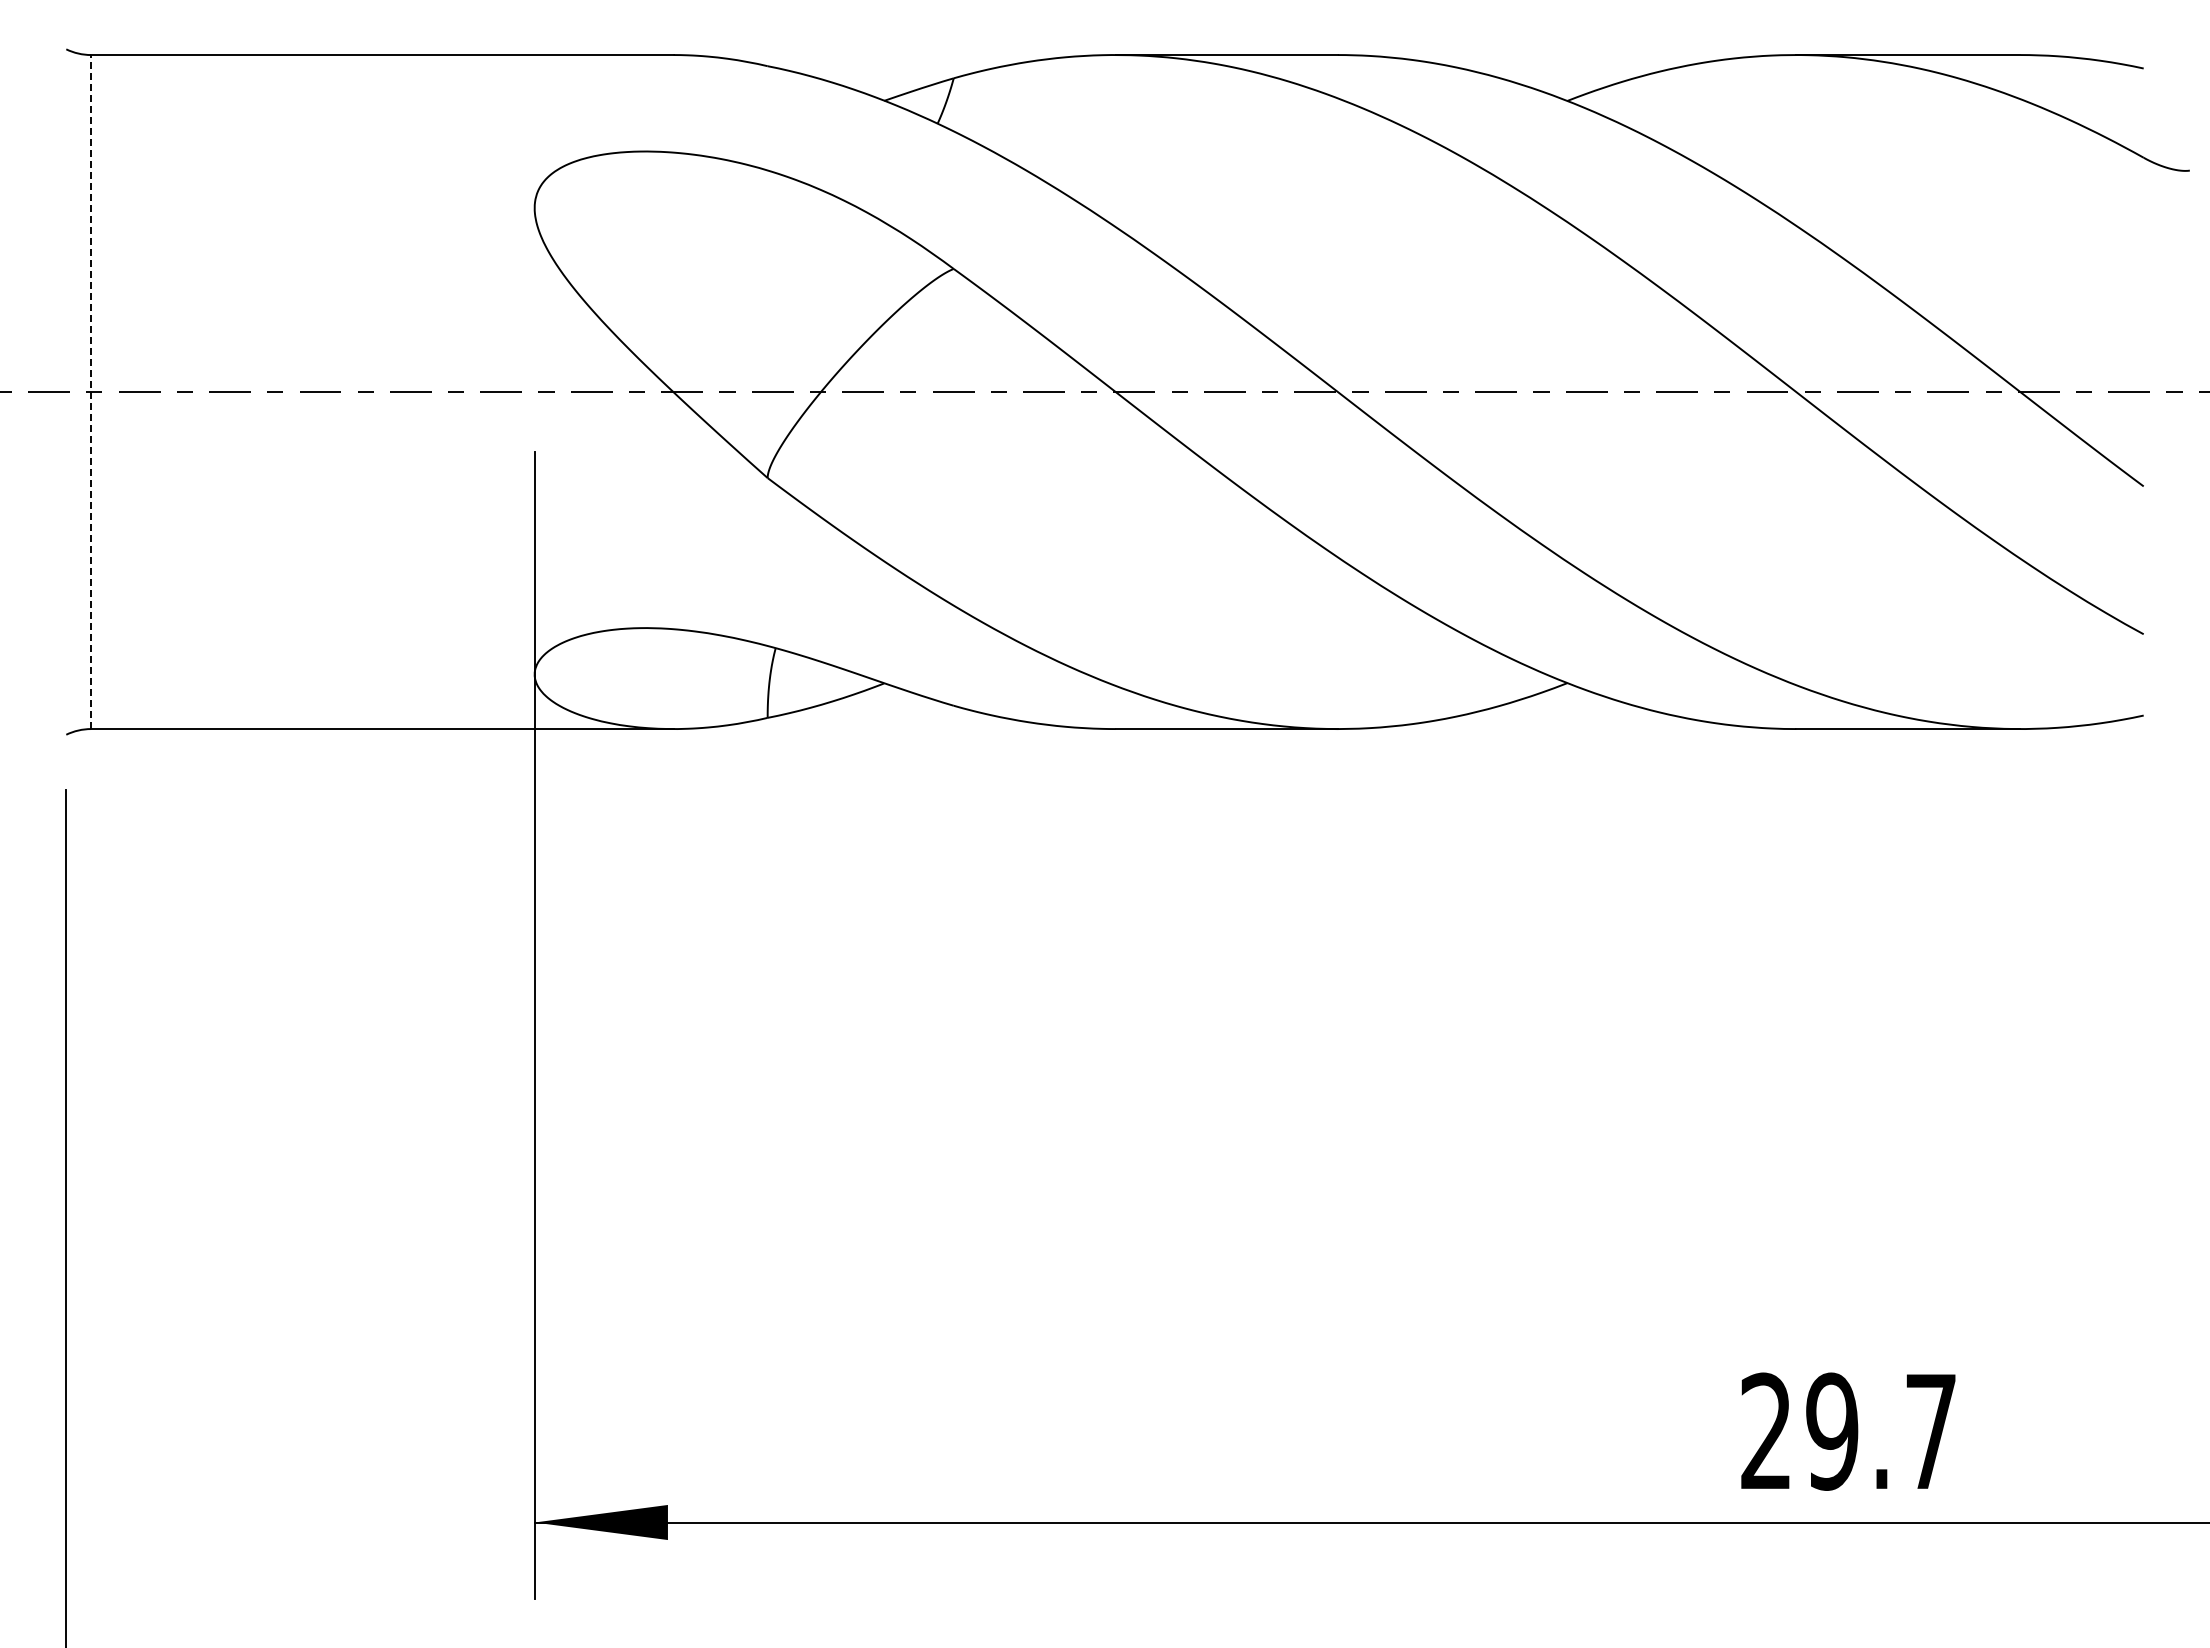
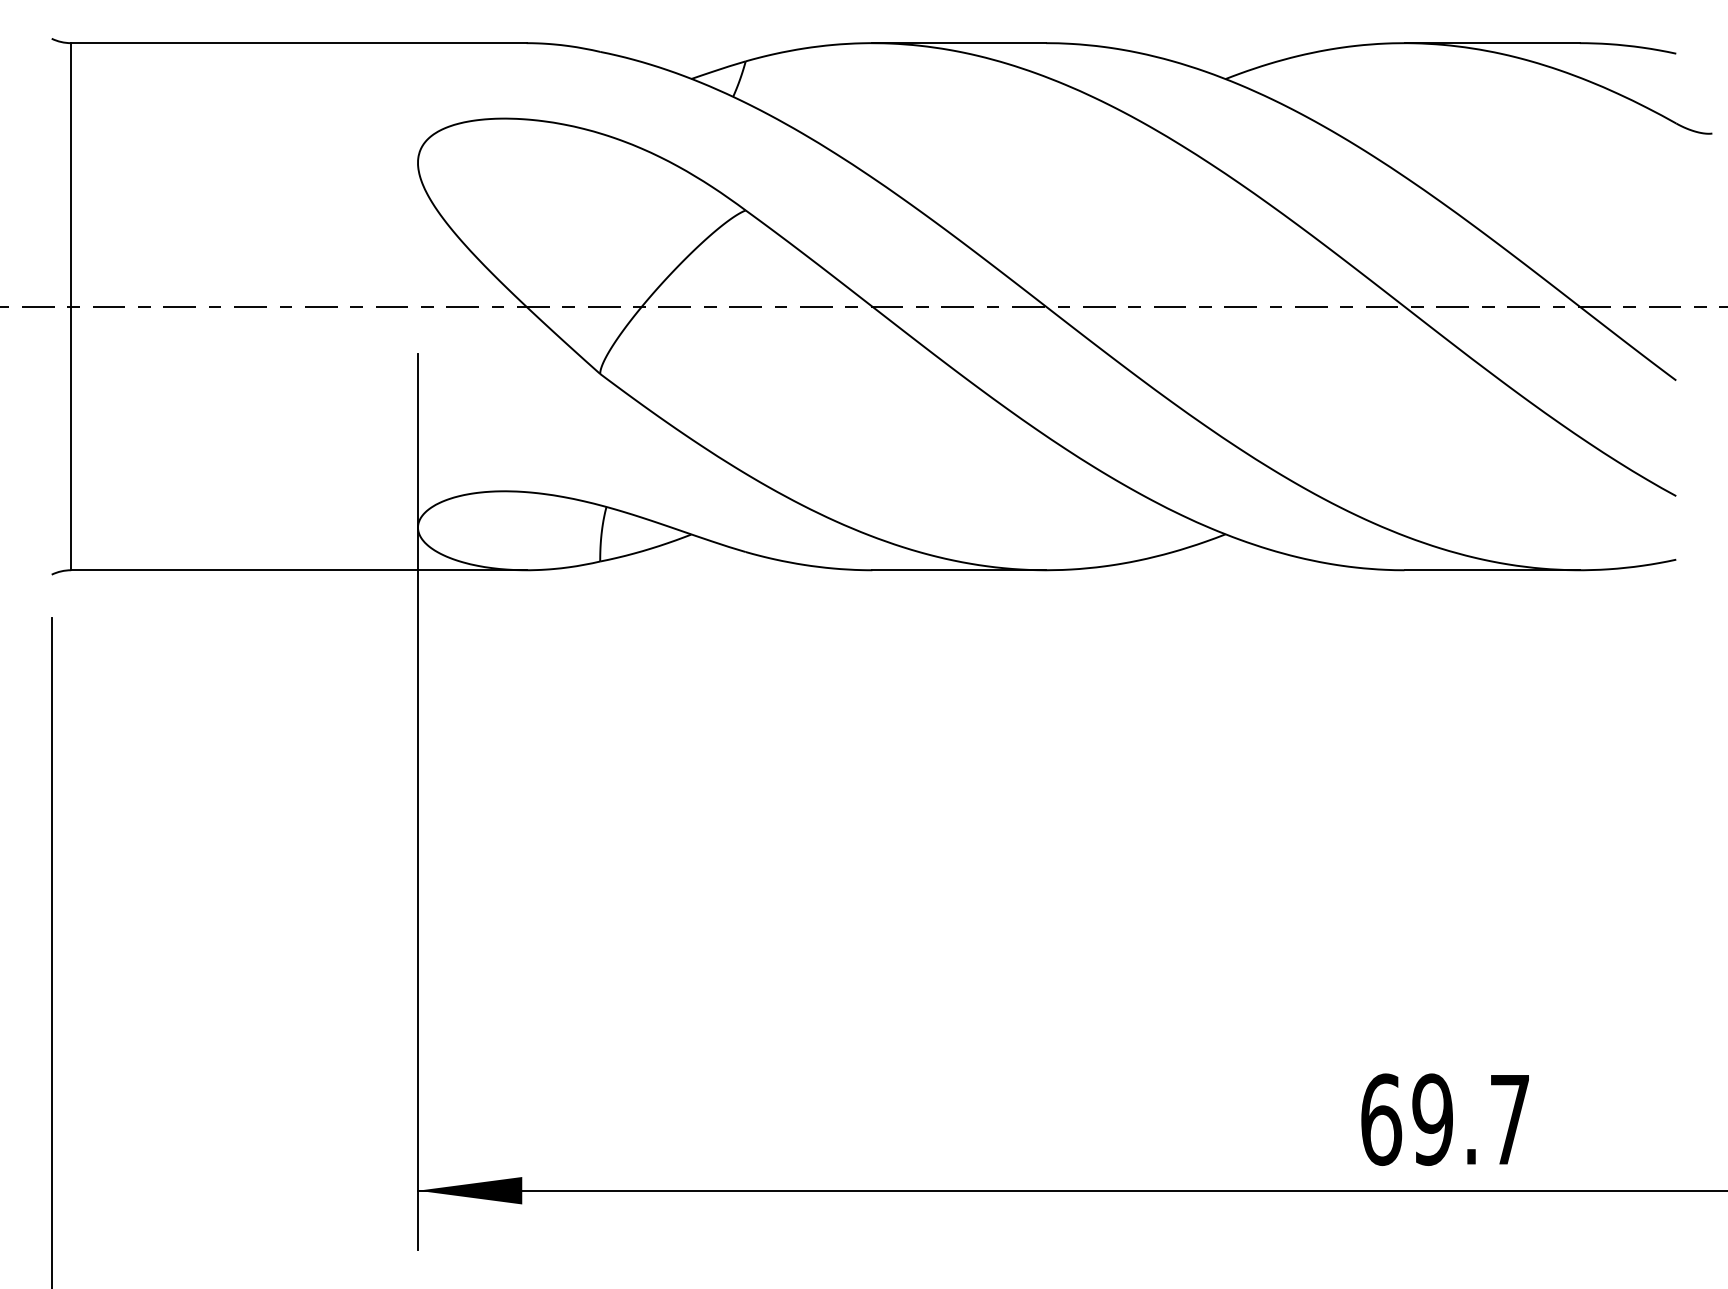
line: (91, 391) -> (71, 306), dashed -> solid
text: (1767, 1431) -> (1382, 1119), 29.7 -> 69.7

